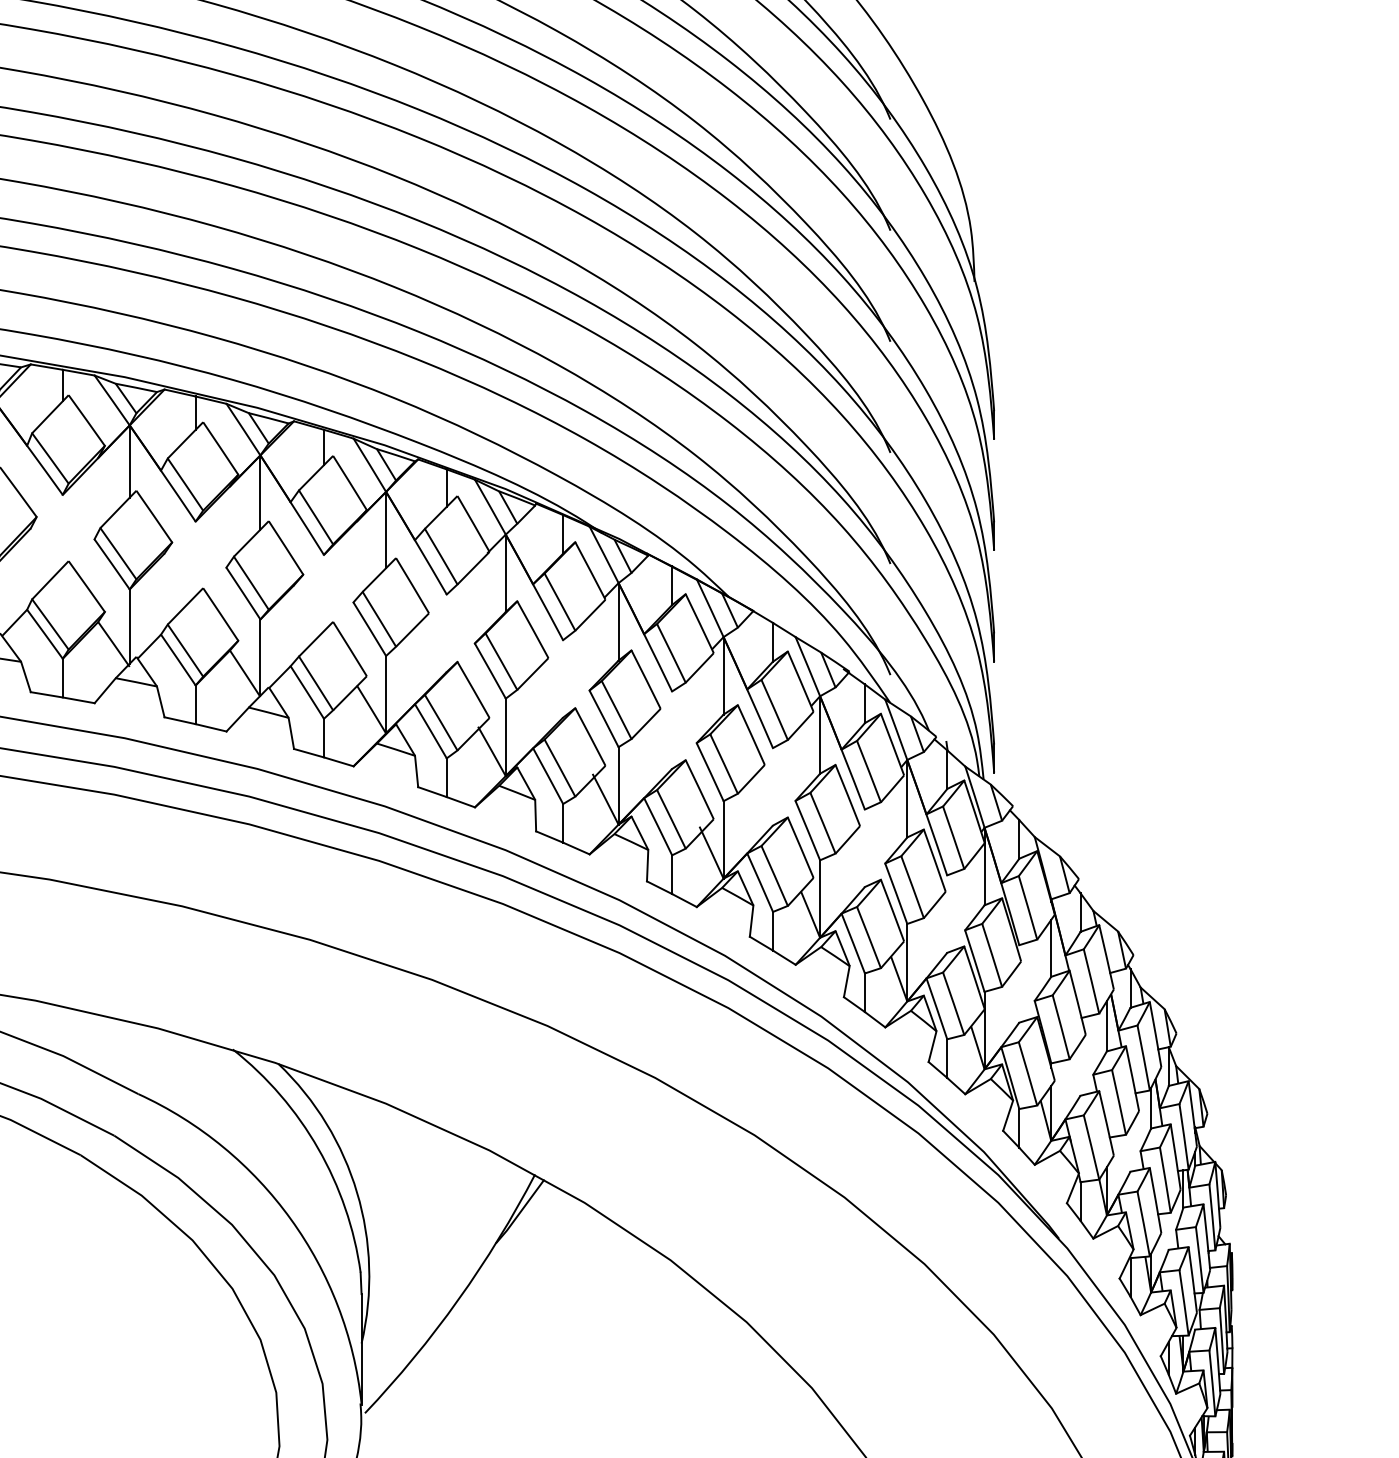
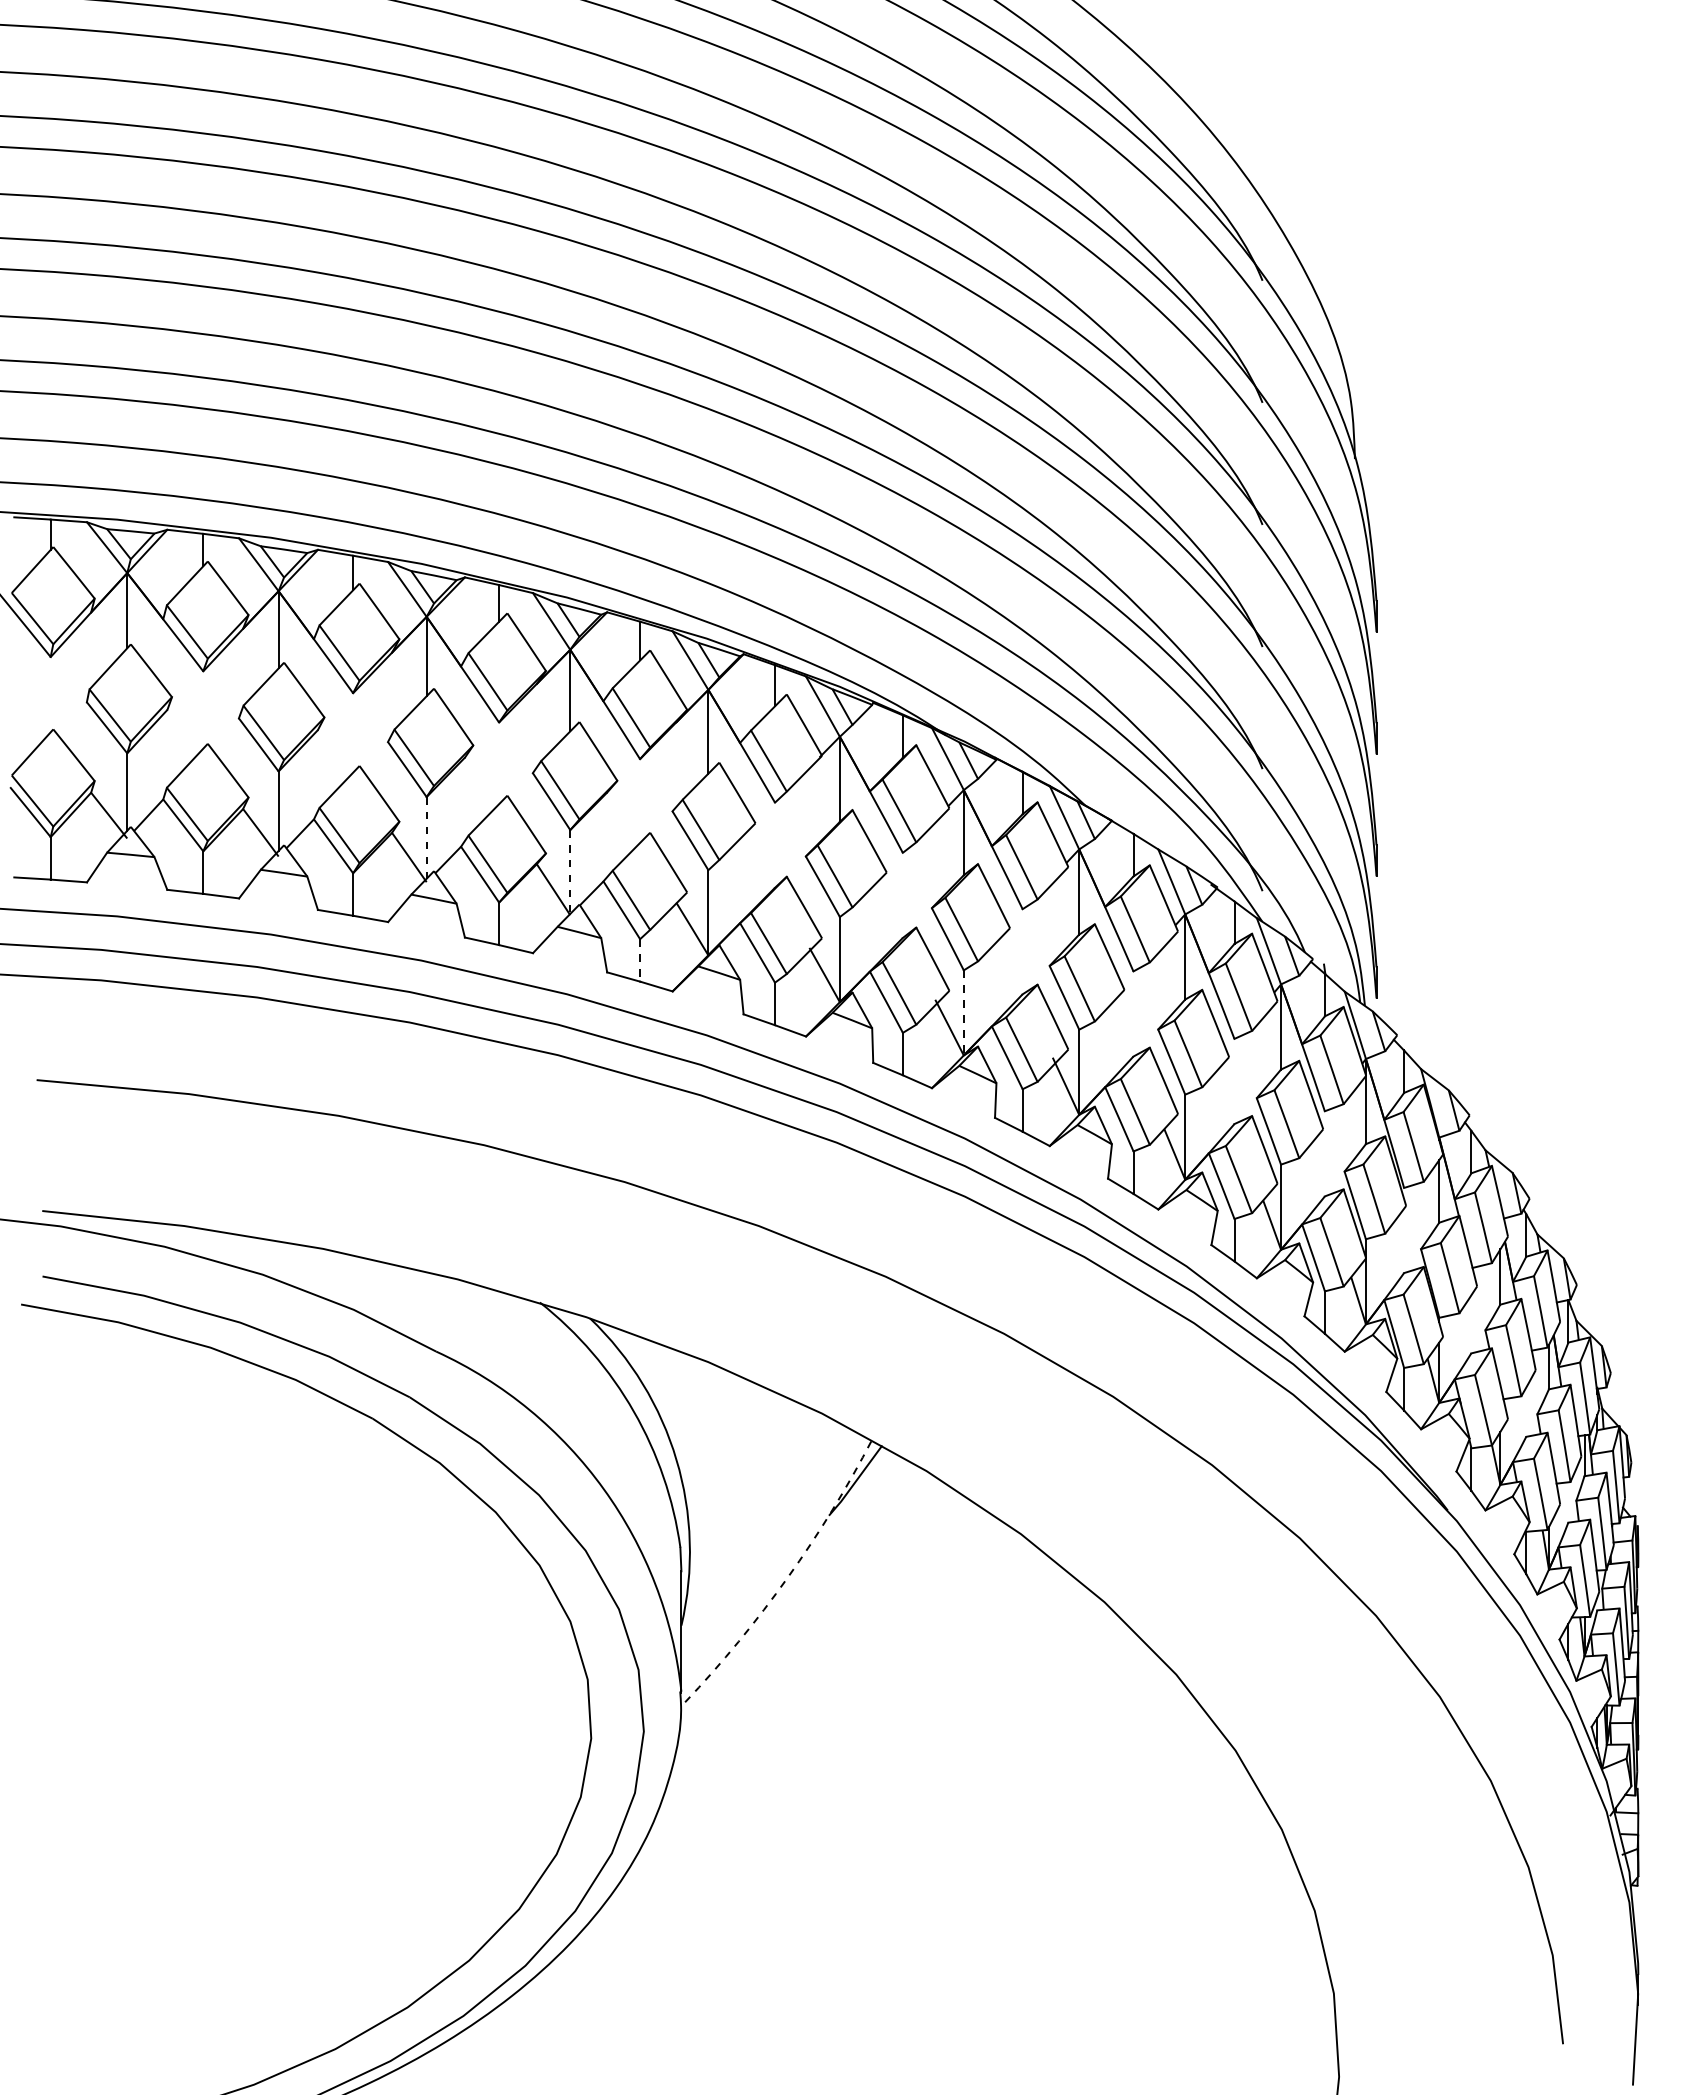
line: (129, 626) -> (426, 837), solid -> dashed
line: (260, 658) -> (570, 872), solid -> dashed
line: (324, 738) -> (640, 960), solid -> dashed
line: (618, 785) -> (963, 1012), solid -> dashed
arc: (458, 1299) -> (787, 1577), solid -> dashed

